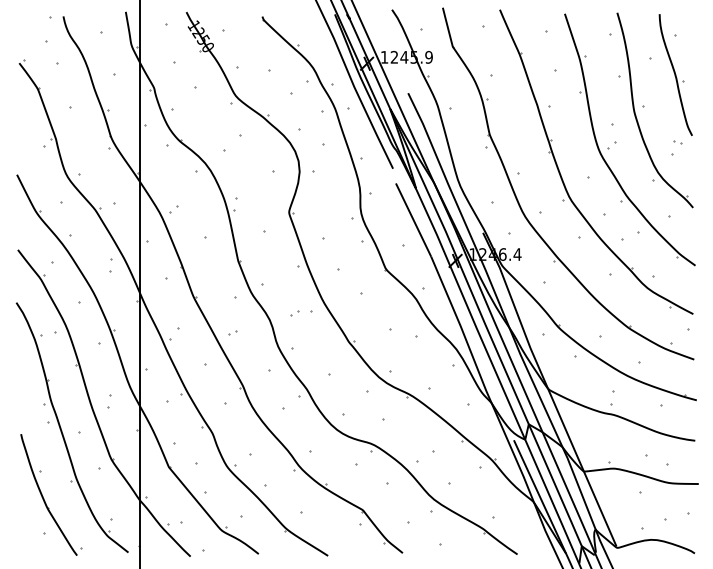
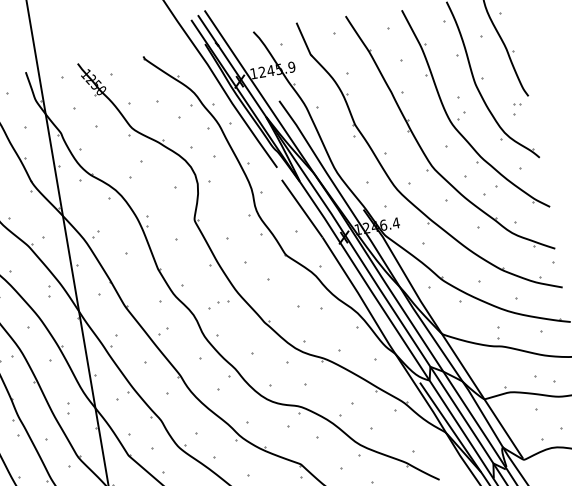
part: (294, 313) -> (213, 305), size x1.6
part: (232, 332) -> (163, 331), size x1.6

